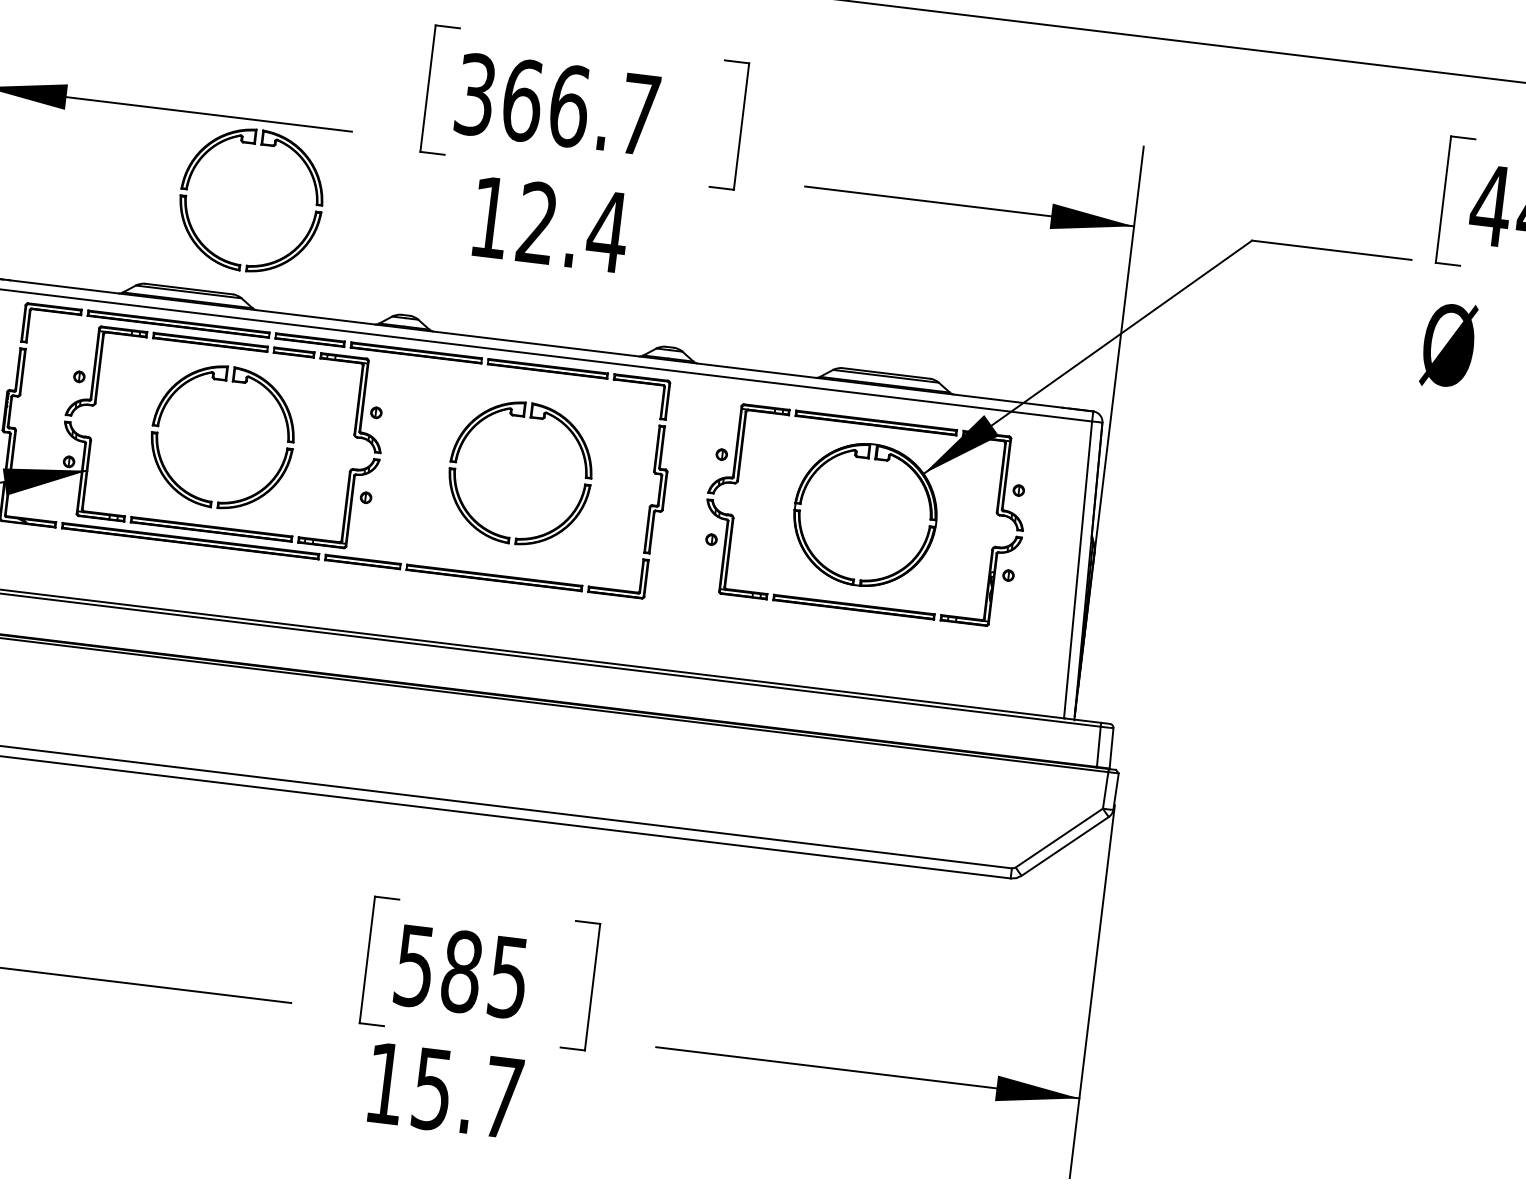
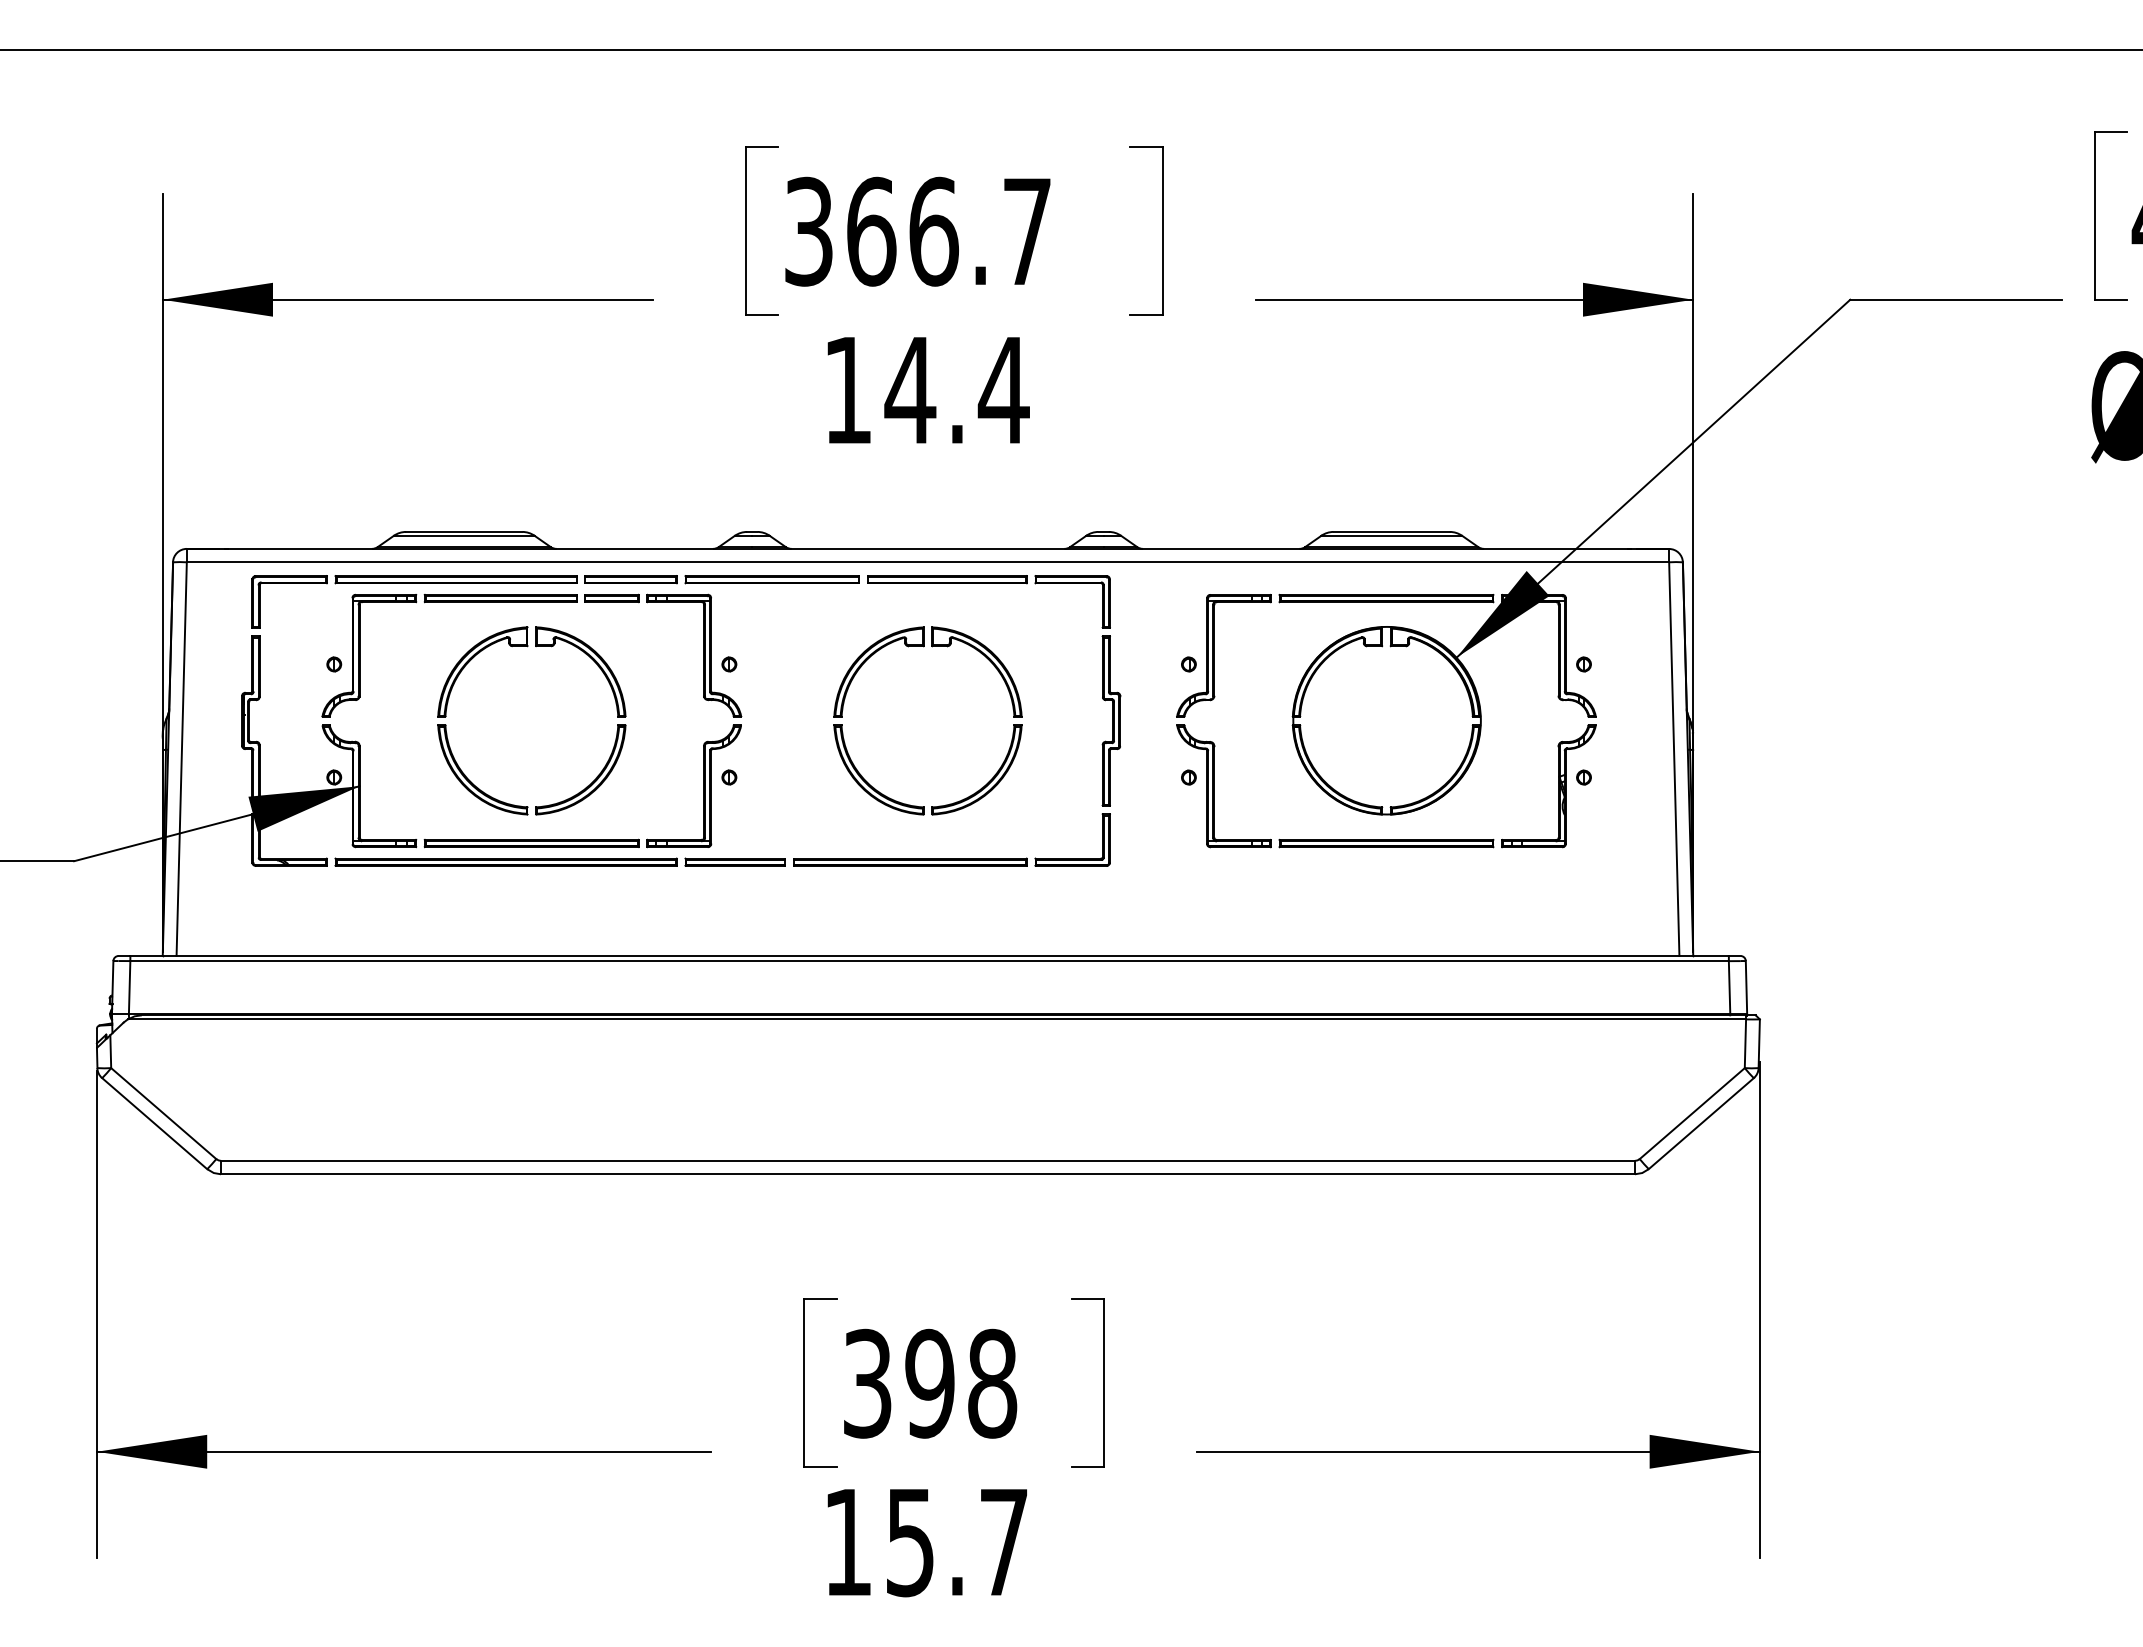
part: (254, 144) -> (527, 332), removed
text: (537, 222) -> (910, 389), 12.4 -> 14.4
text: (462, 971) -> (930, 1383), 585 -> 398

